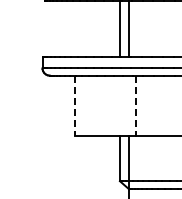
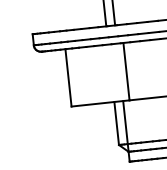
line: (74, 106) -> (68, 78), dashed -> solid
line: (135, 106) -> (126, 72), dashed -> solid

